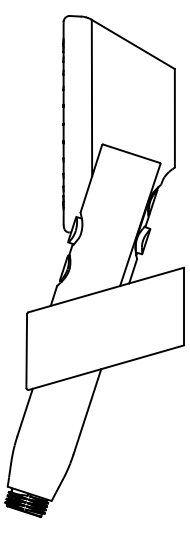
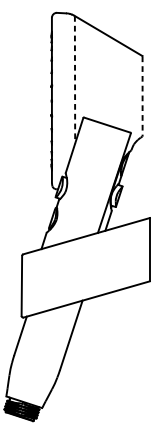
line: (91, 98) -> (74, 80), solid -> dashed
line: (174, 118) -> (142, 96), solid -> dashed

